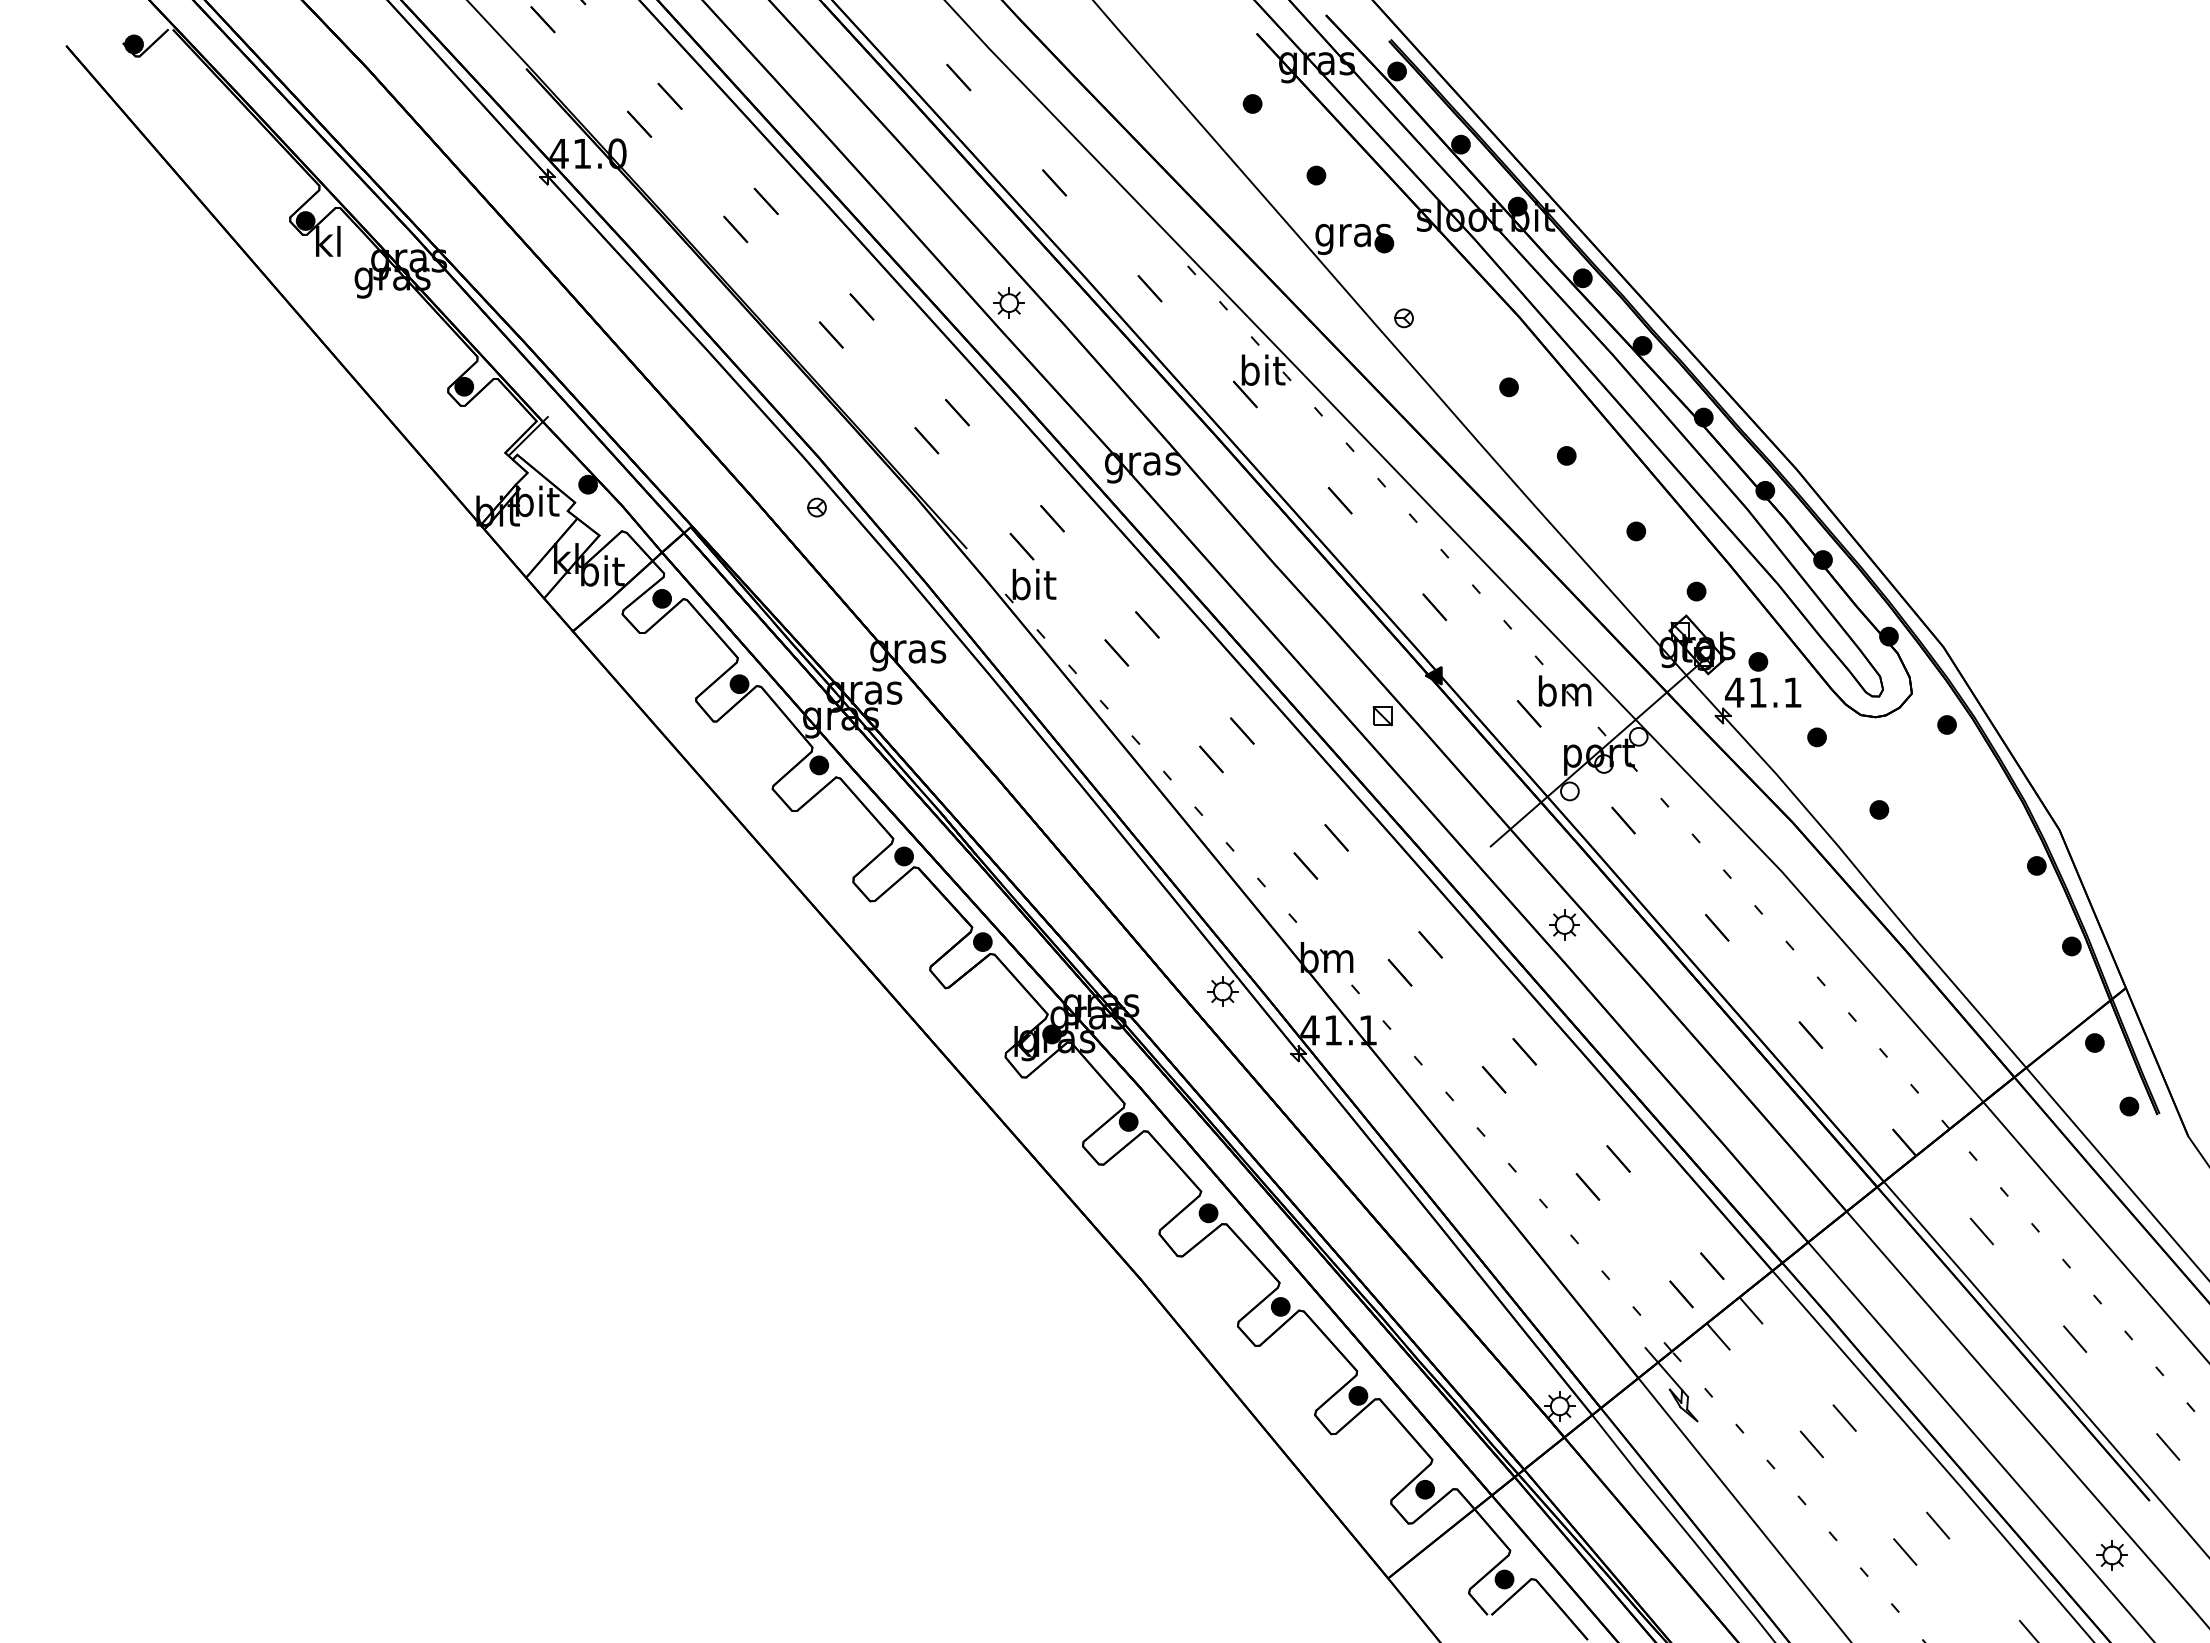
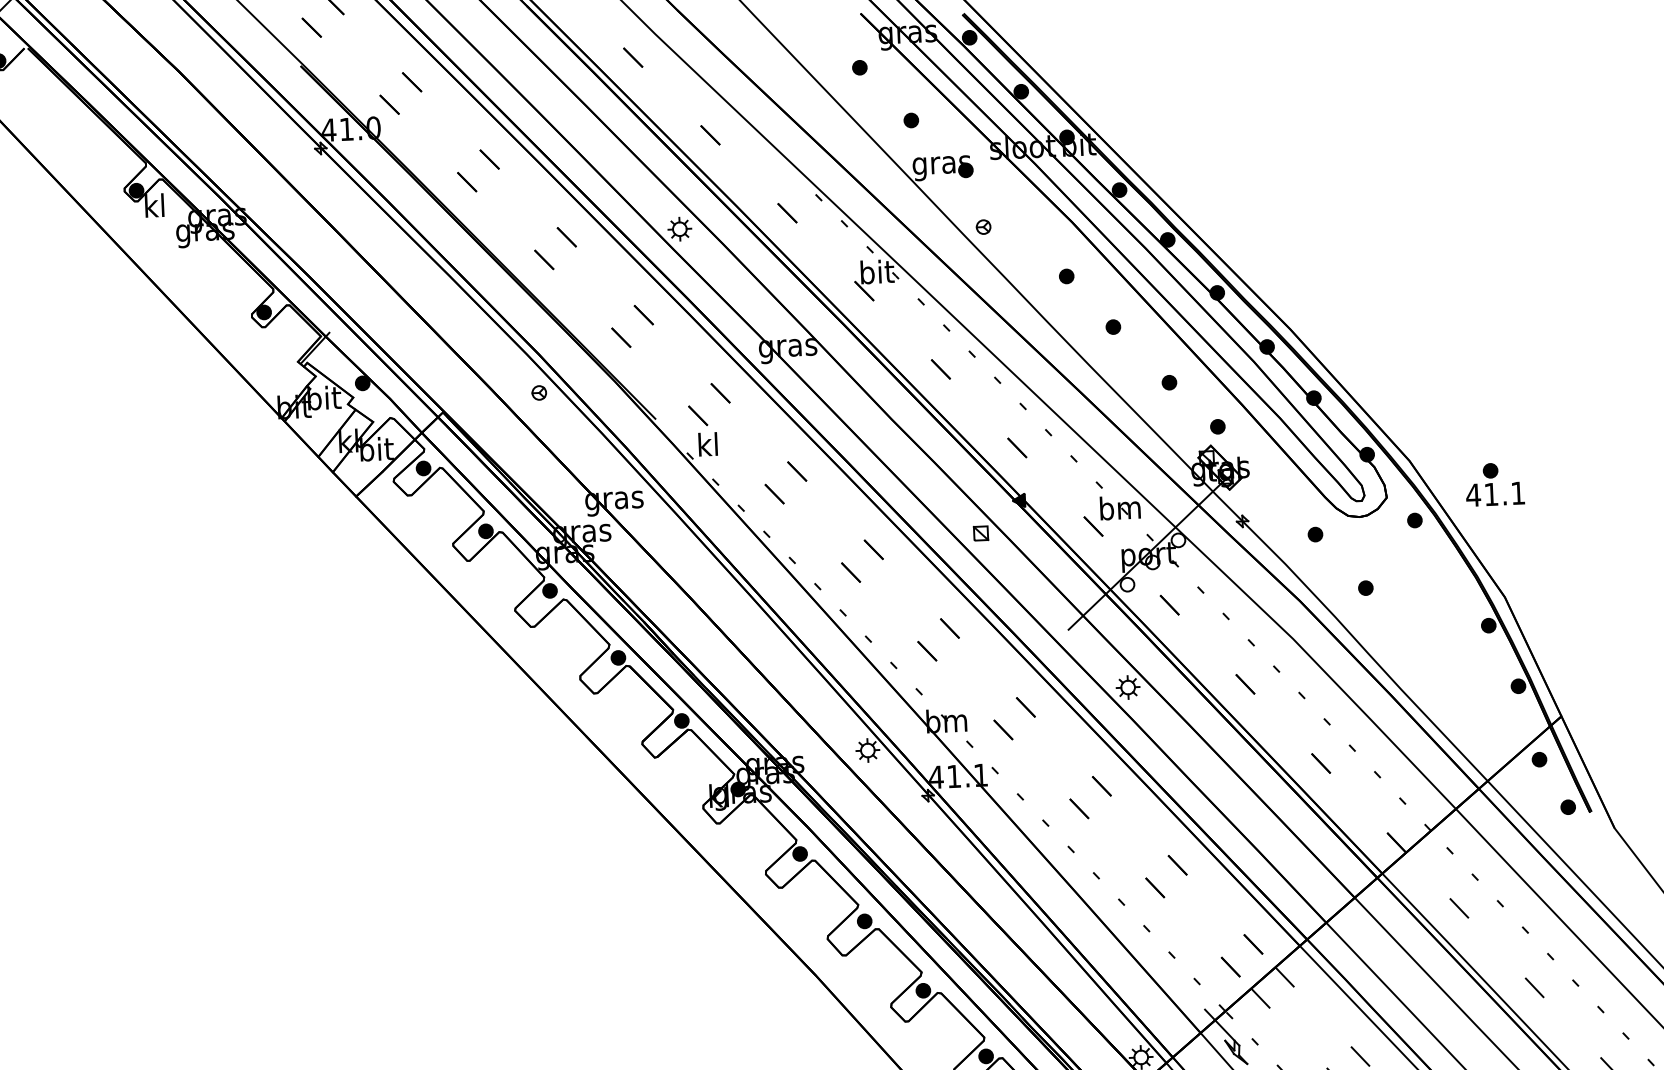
text: (1034, 584) -> (709, 444), bit -> kl
part: (1763, 679) -> (1495, 484), moved

